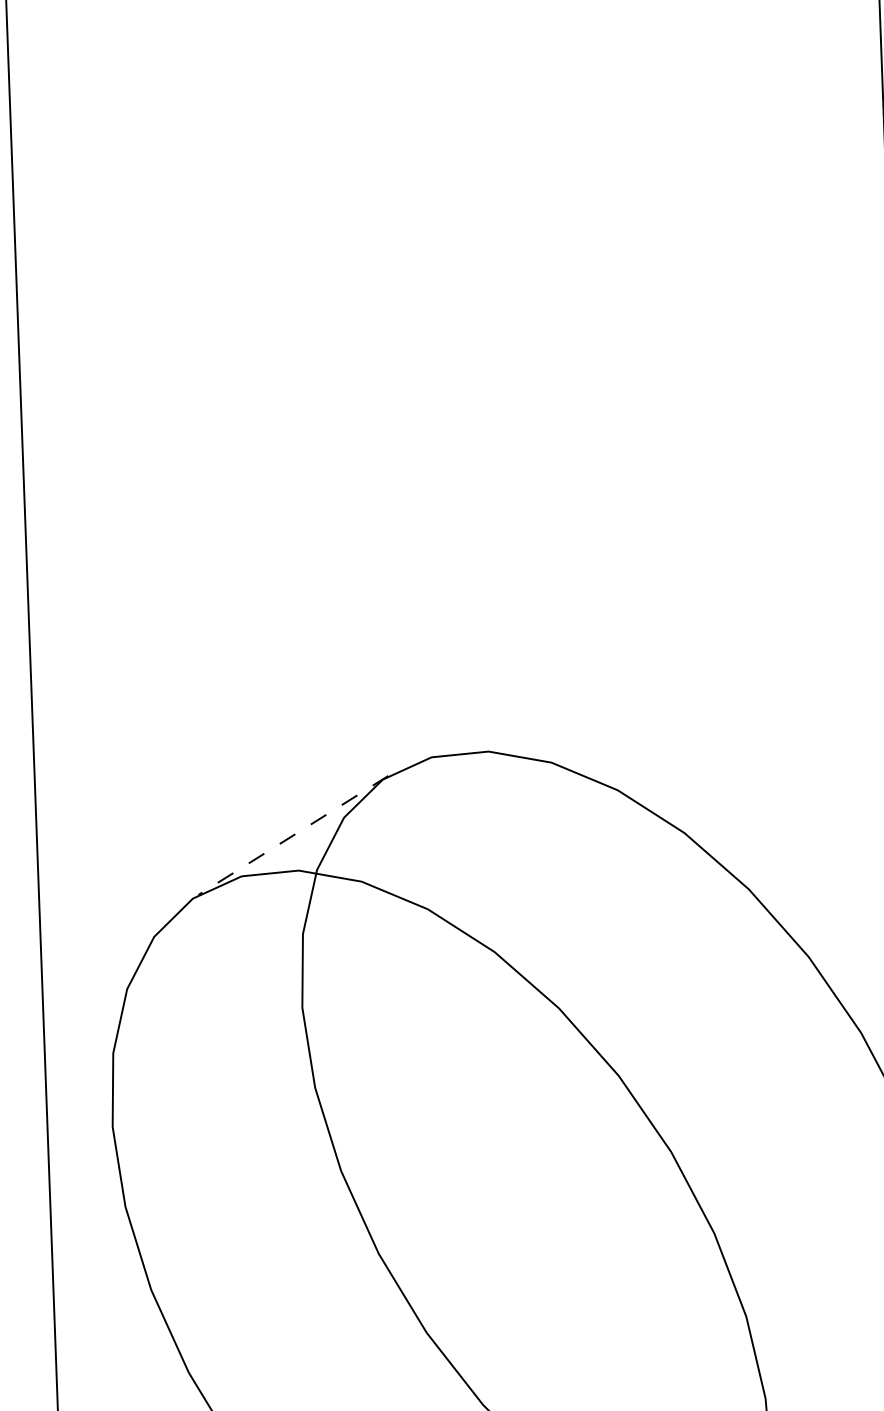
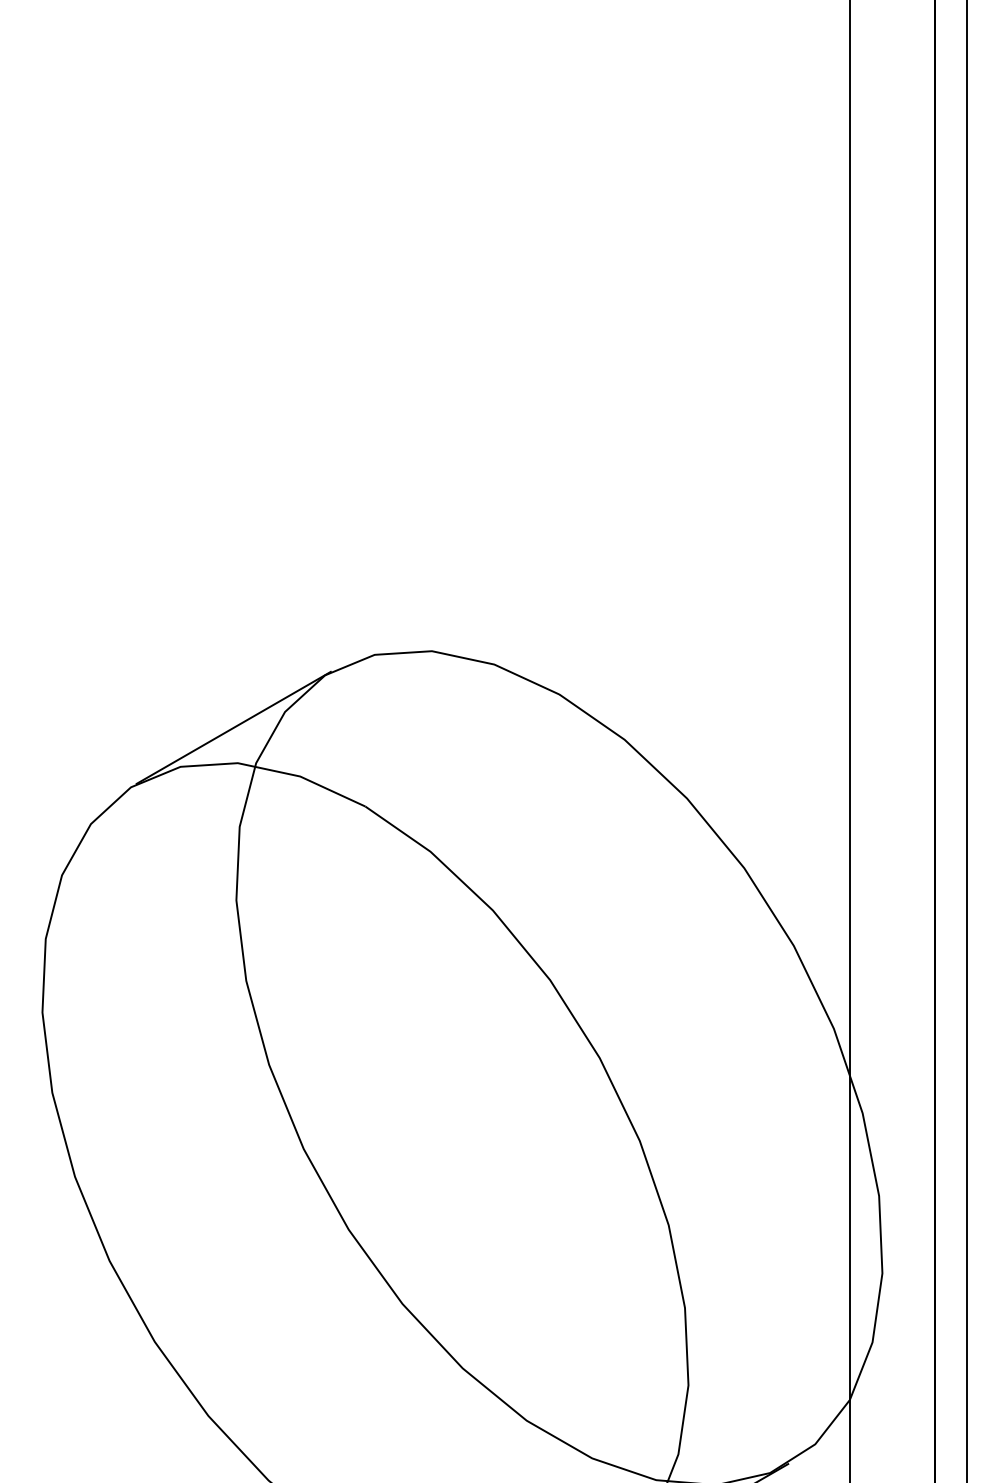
line: (293, 836) -> (233, 728), dashed -> solid

